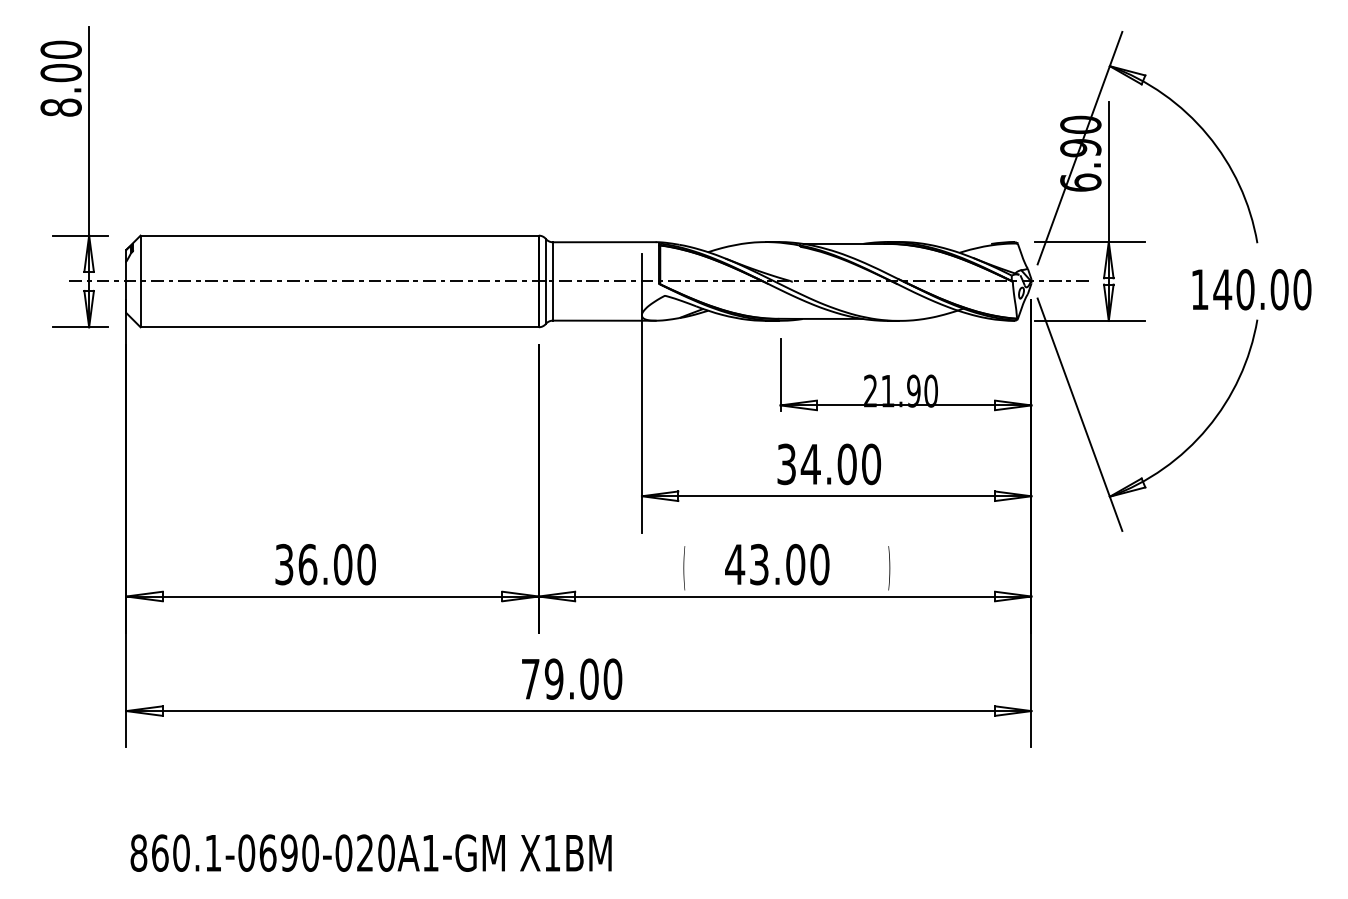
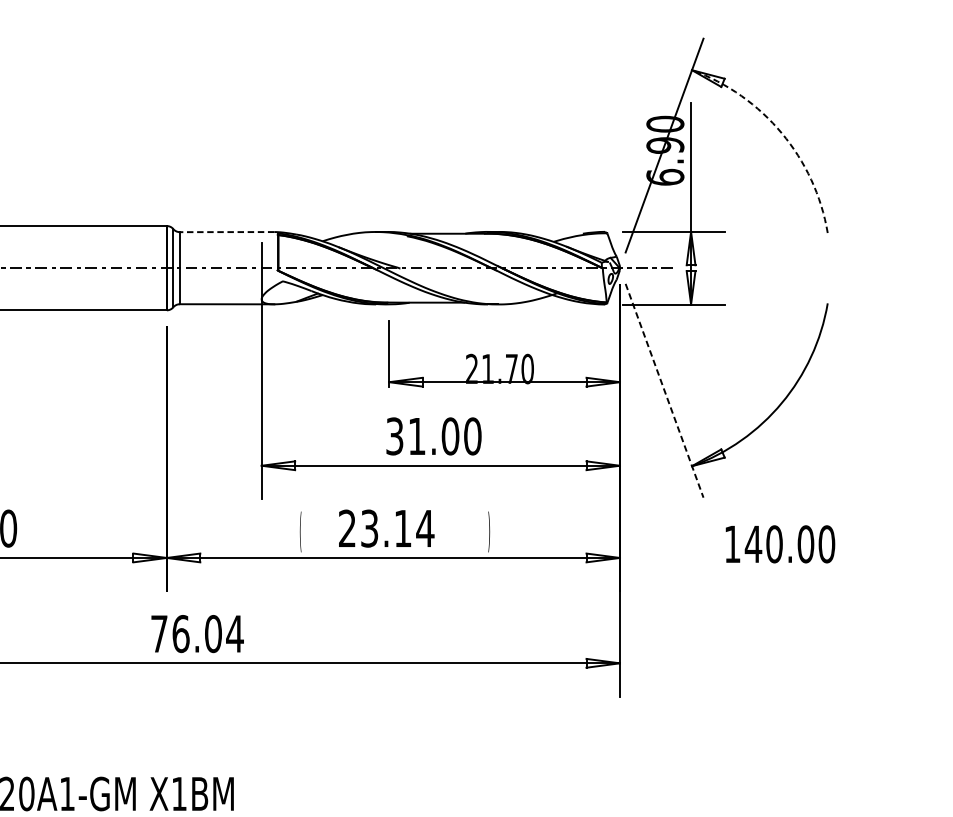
arc: (1207, 134) -> (781, 133), solid -> dashed
line: (603, 242) -> (226, 232), solid -> dashed
text: (1251, 289) -> (780, 544), moved
text: (913, 390) -> (511, 368), 21.90 -> 21.70
line: (1079, 414) -> (664, 390), solid -> dashed
text: (810, 464) -> (416, 436), 34.00 -> 31.00
text: (777, 564) -> (386, 528), 43.00 -> 23.14
text: (583, 678) -> (207, 633), 79.00 -> 76.04

